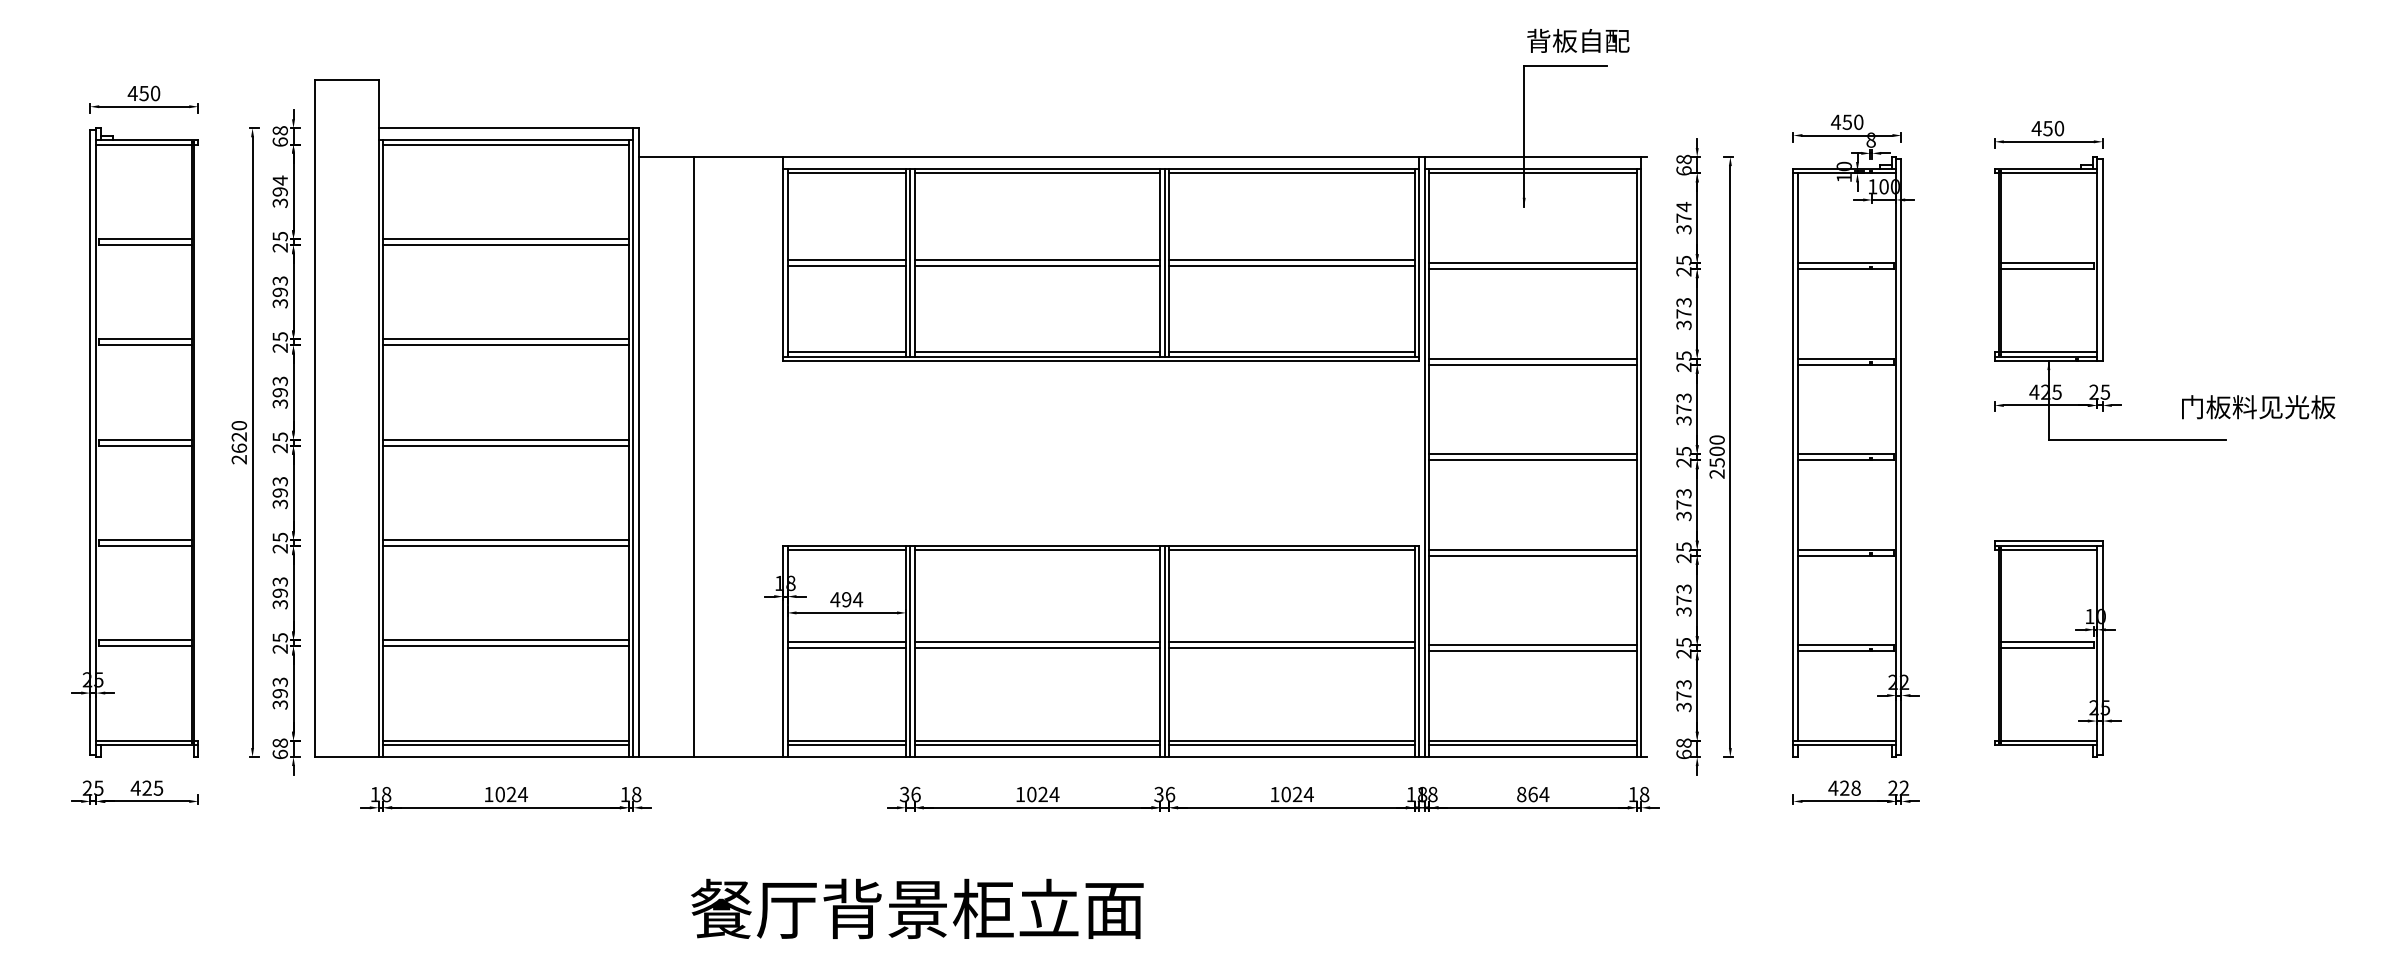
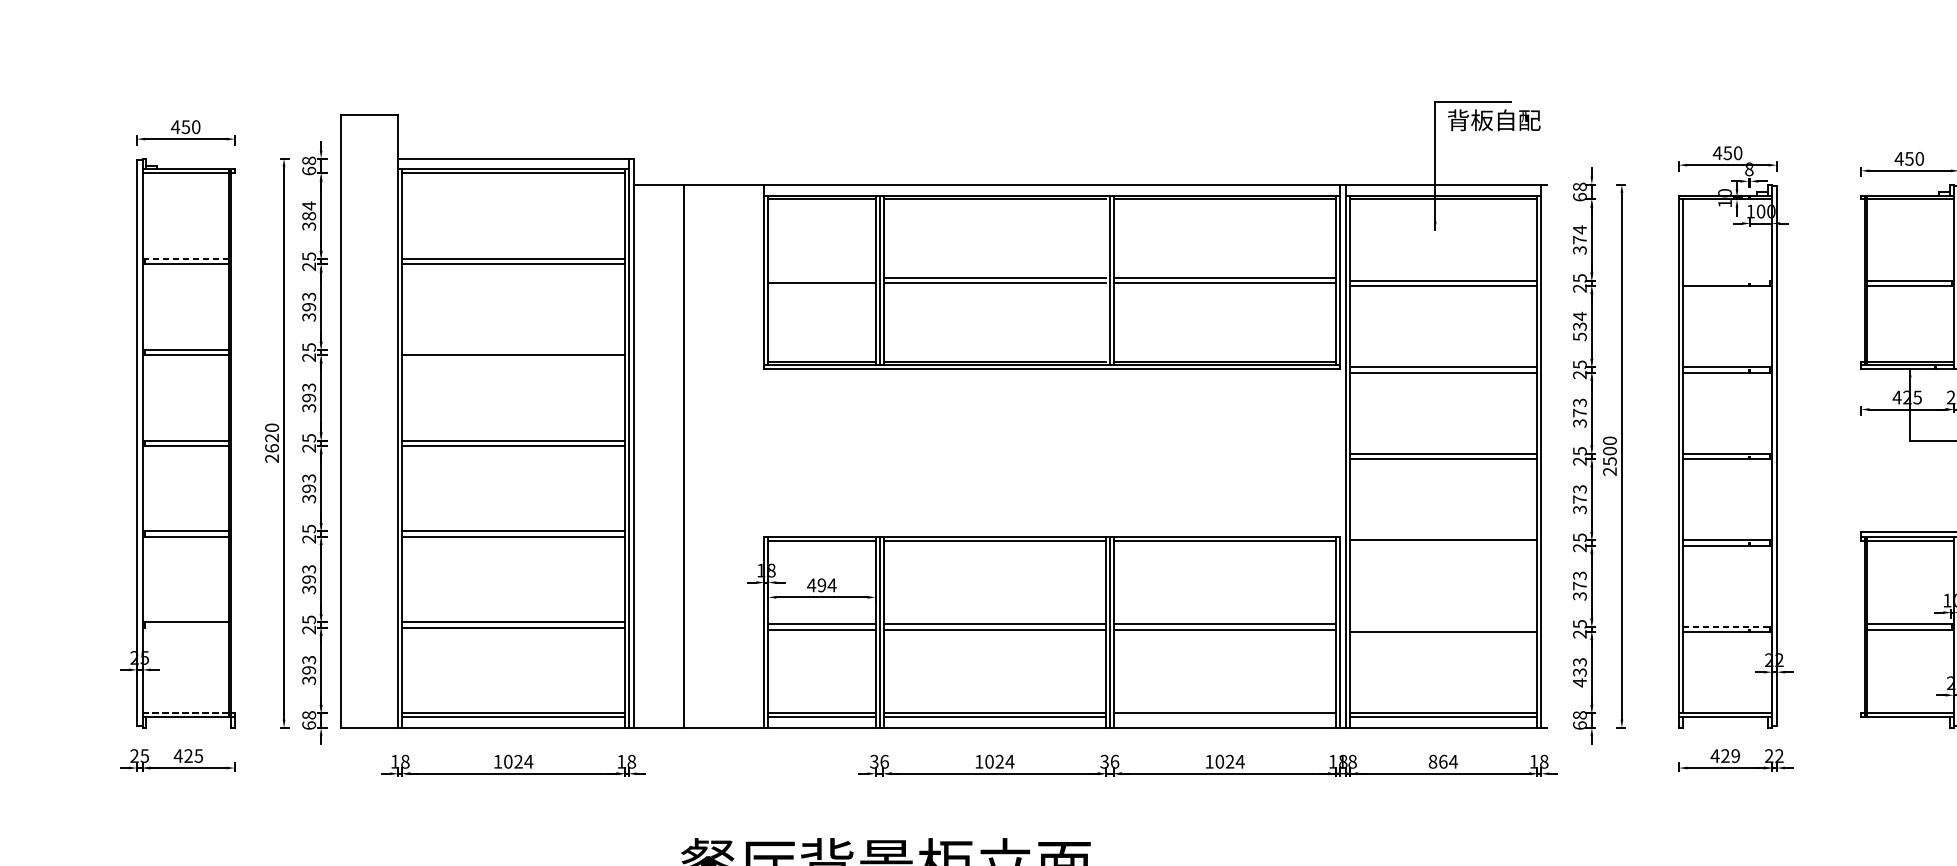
text: (1578, 40) -> (1494, 119), moved
text: (279, 191) -> (308, 215), 394 -> 384
line: (145, 239) -> (187, 259), solid -> dashed
line: (846, 259) -> (821, 277), removed
line: (1160, 262) -> (1106, 280), removed
line: (1845, 263) -> (1726, 281), removed
text: (1683, 313) -> (1579, 326), 373 -> 534
line: (505, 339) -> (513, 349), removed
line: (1532, 555) -> (1442, 545), removed
line: (1532, 645) -> (1442, 626), removed
line: (1845, 645) -> (1726, 626), solid -> dashed
line: (144, 646) -> (186, 627), removed
text: (1683, 701) -> (1579, 677), 373 -> 433
line: (143, 740) -> (185, 712), solid -> dashed
line: (1291, 745) -> (1224, 717), removed
text: (1855, 787) -> (1735, 755), 428 -> 429

